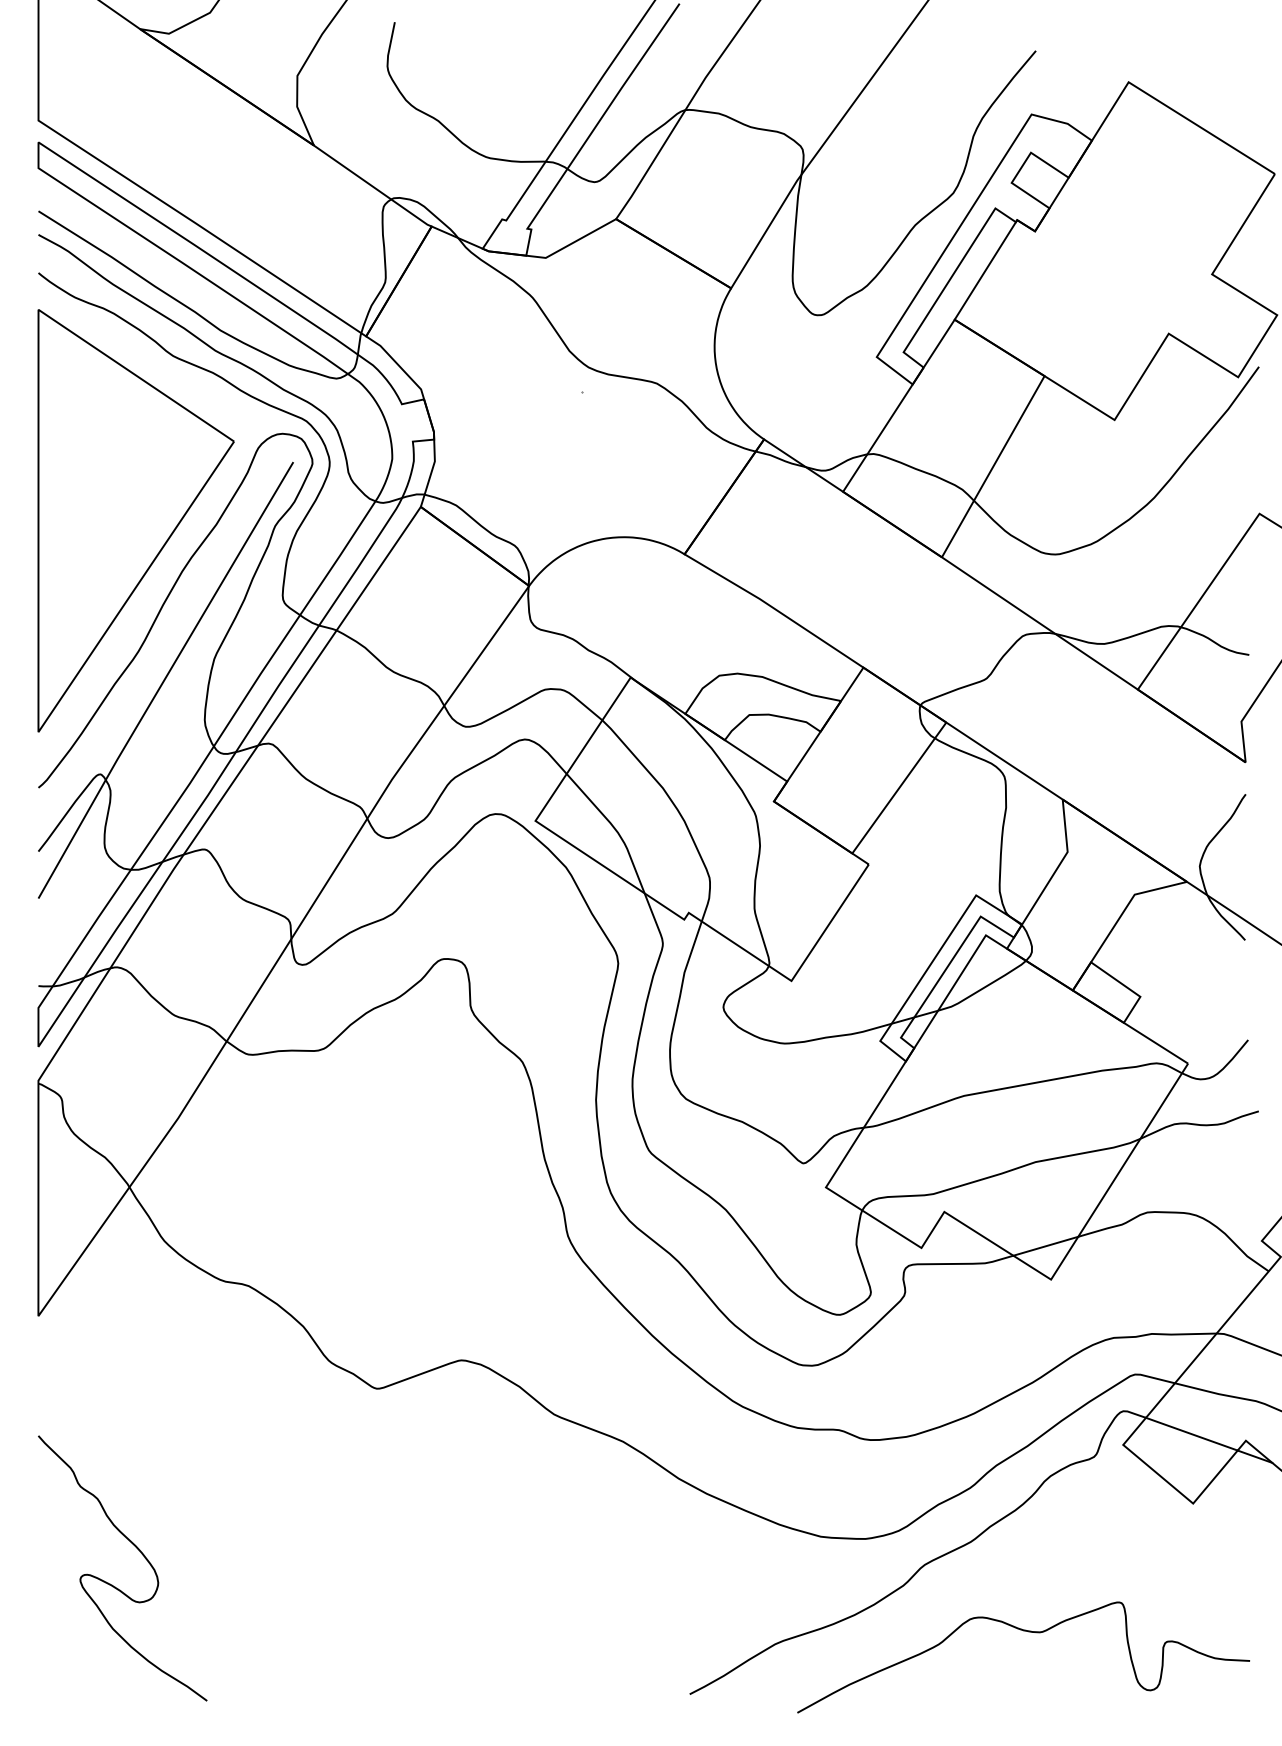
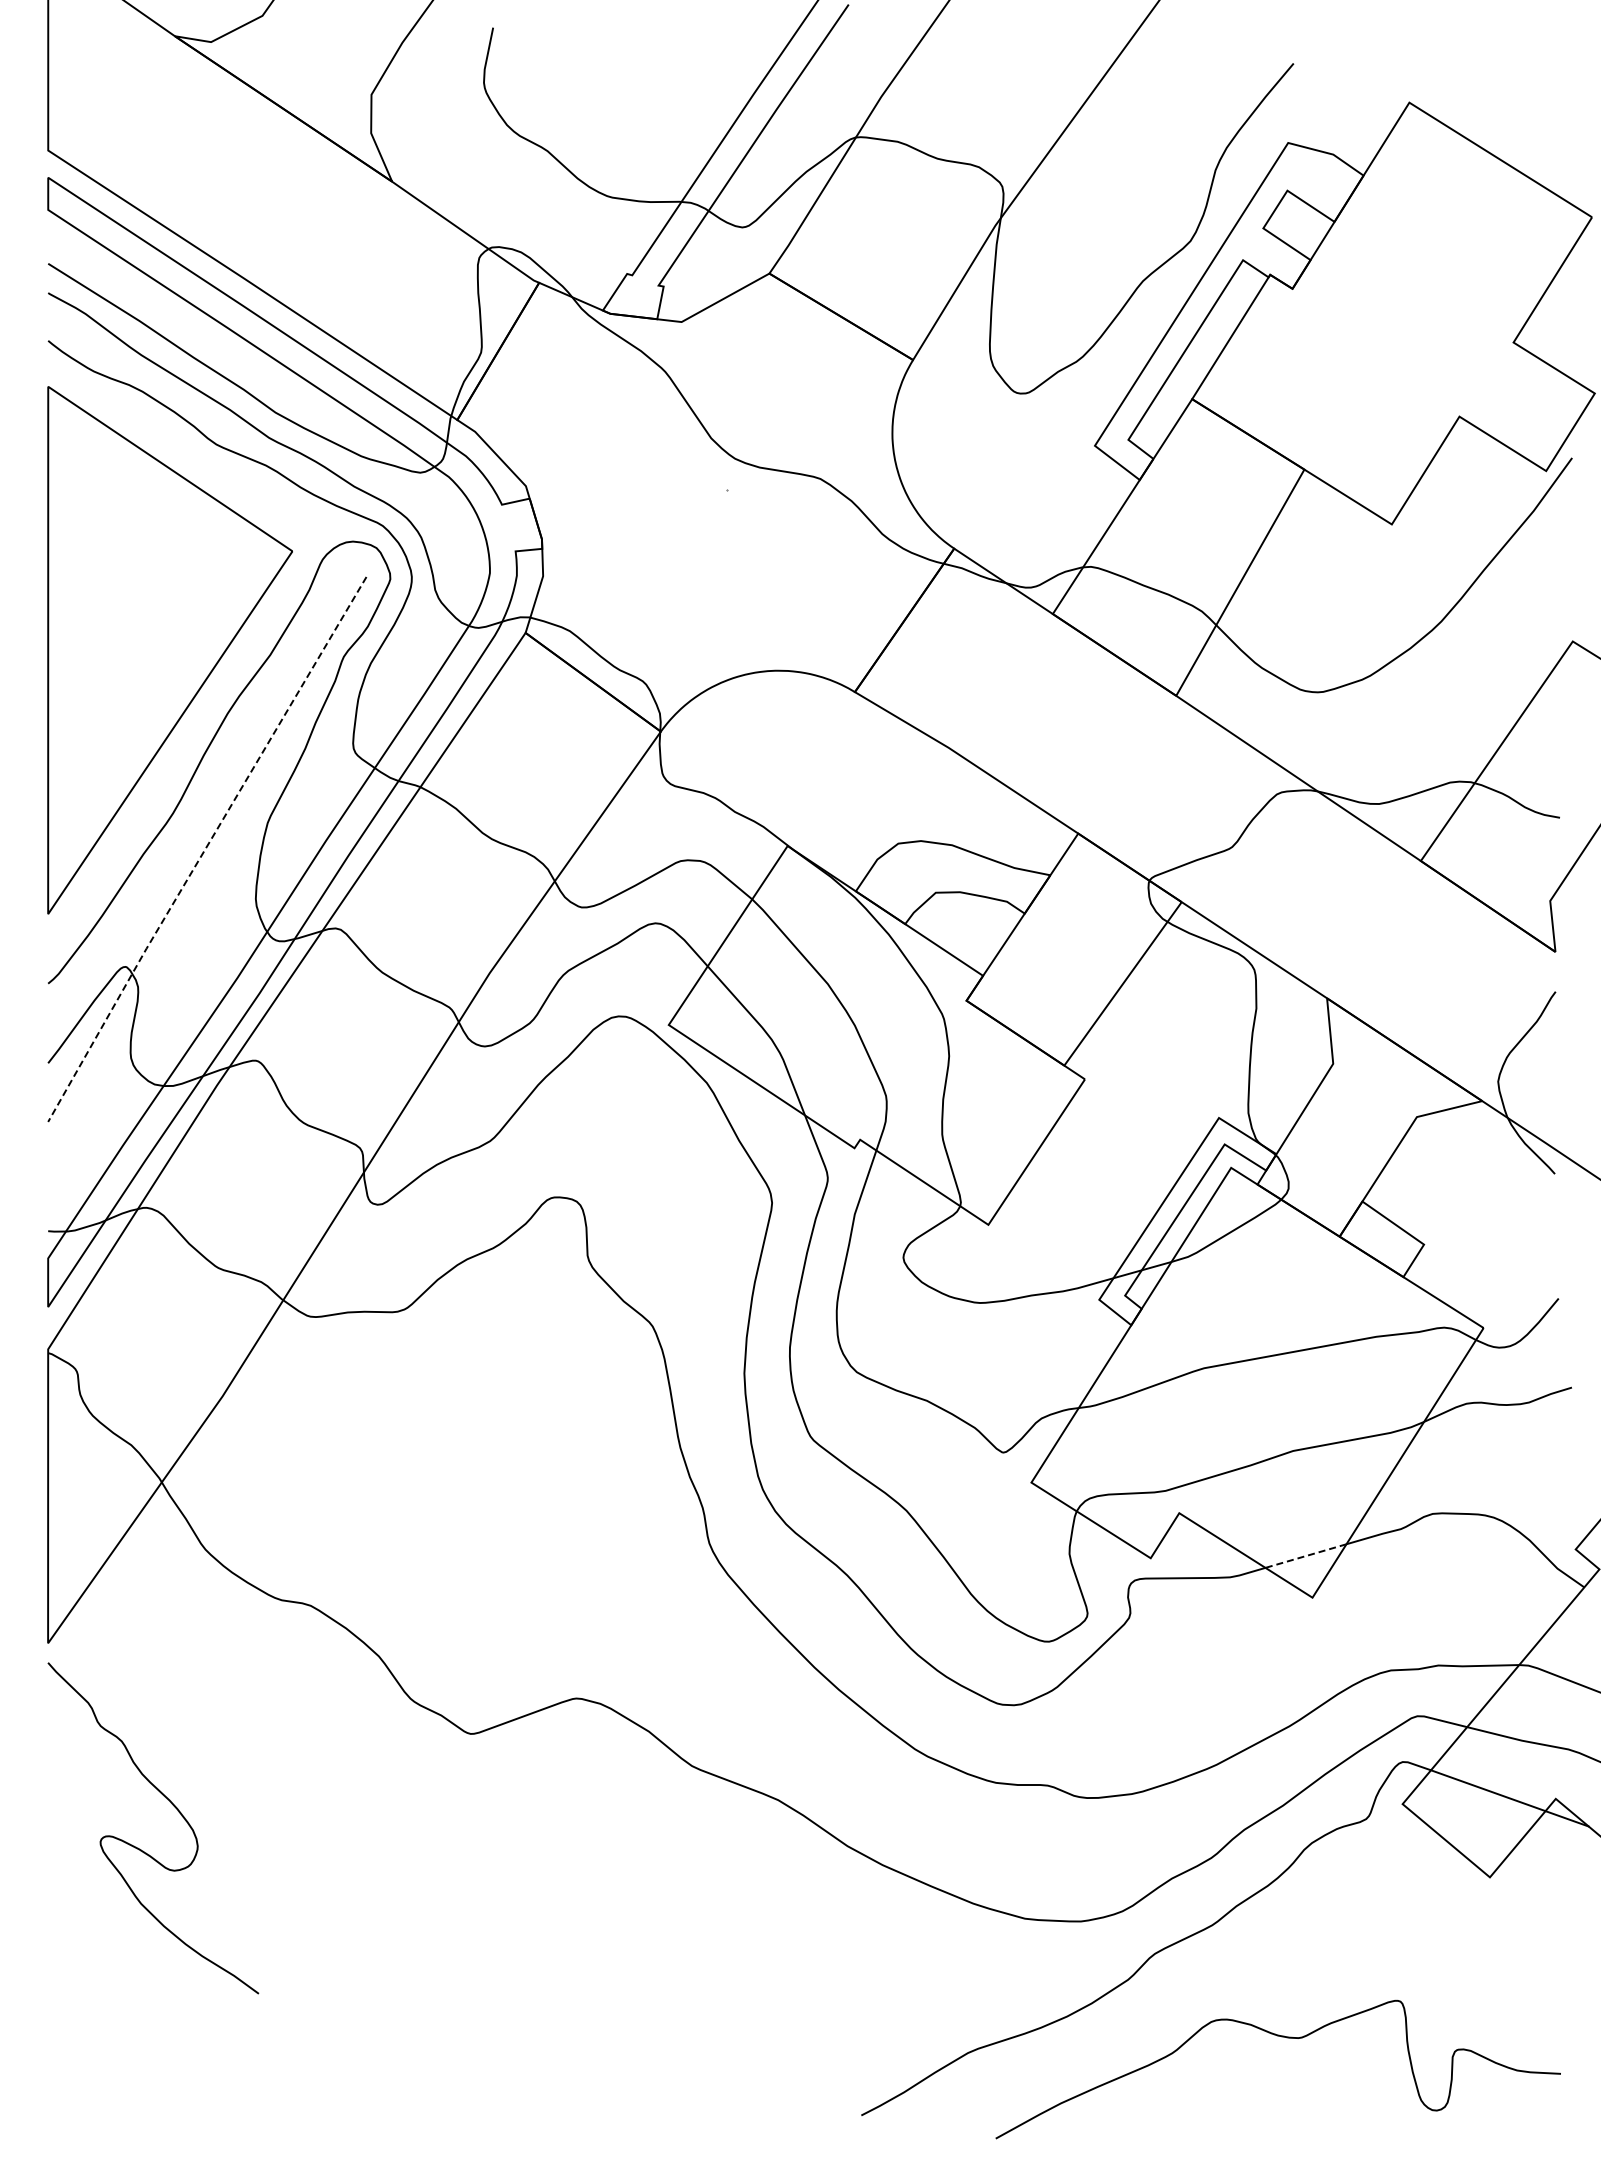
line: (164, 680) -> (205, 849), solid -> dashed
line: (1045, 1246) -> (1305, 1556), solid -> dashed
curve: (114, 1586) -> (143, 1850), moved

